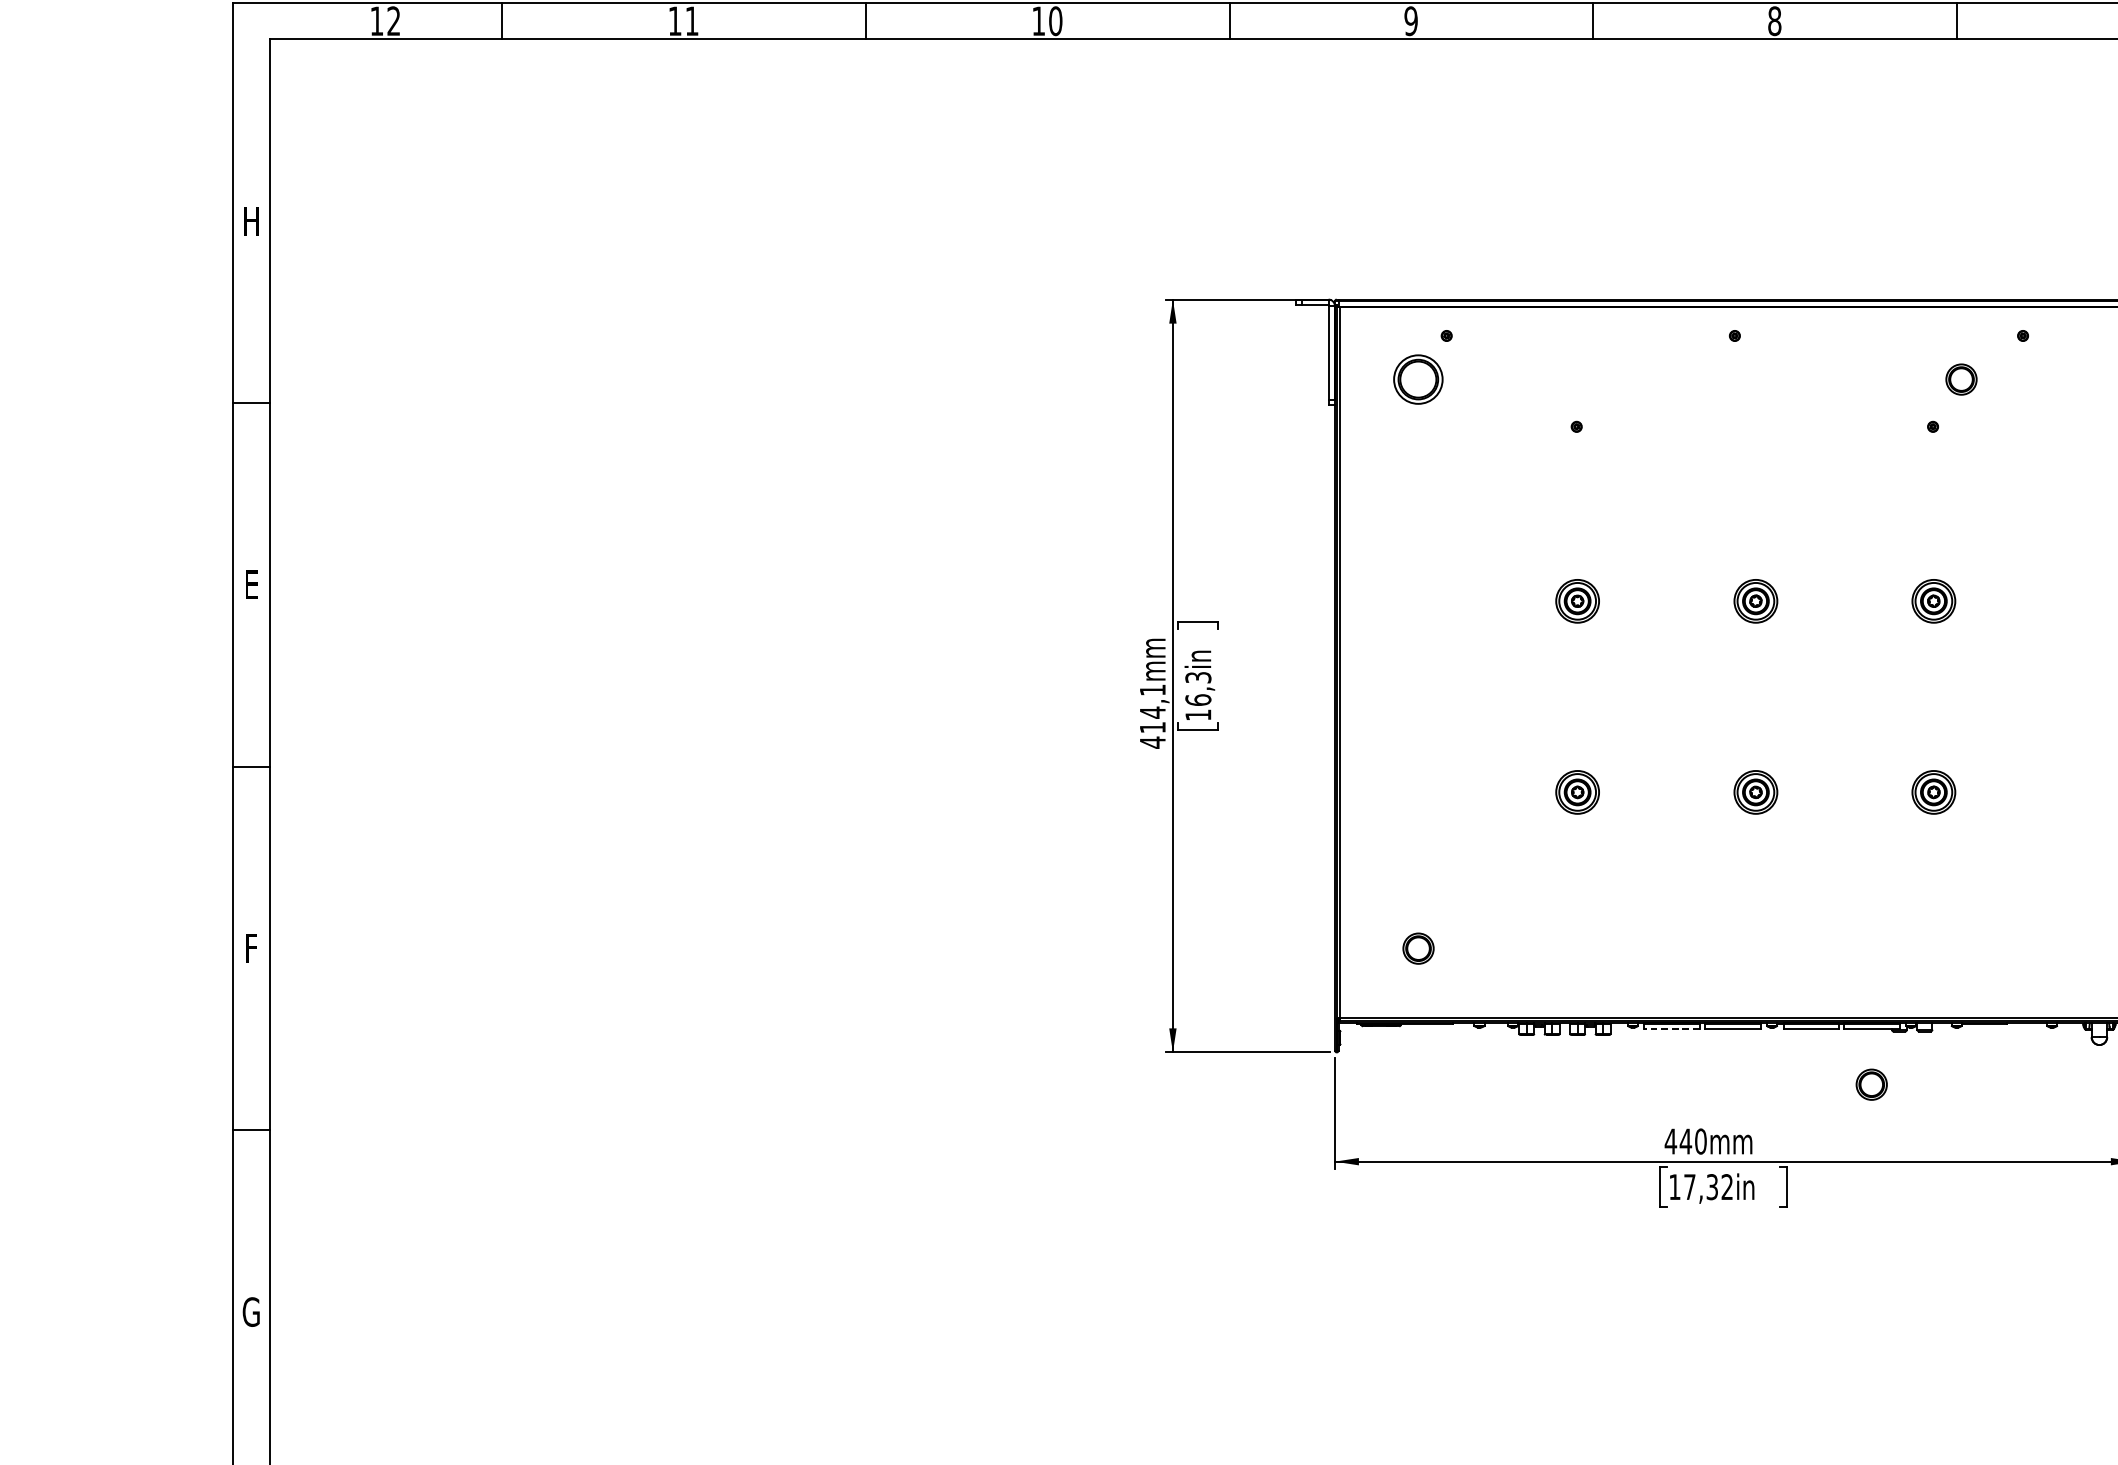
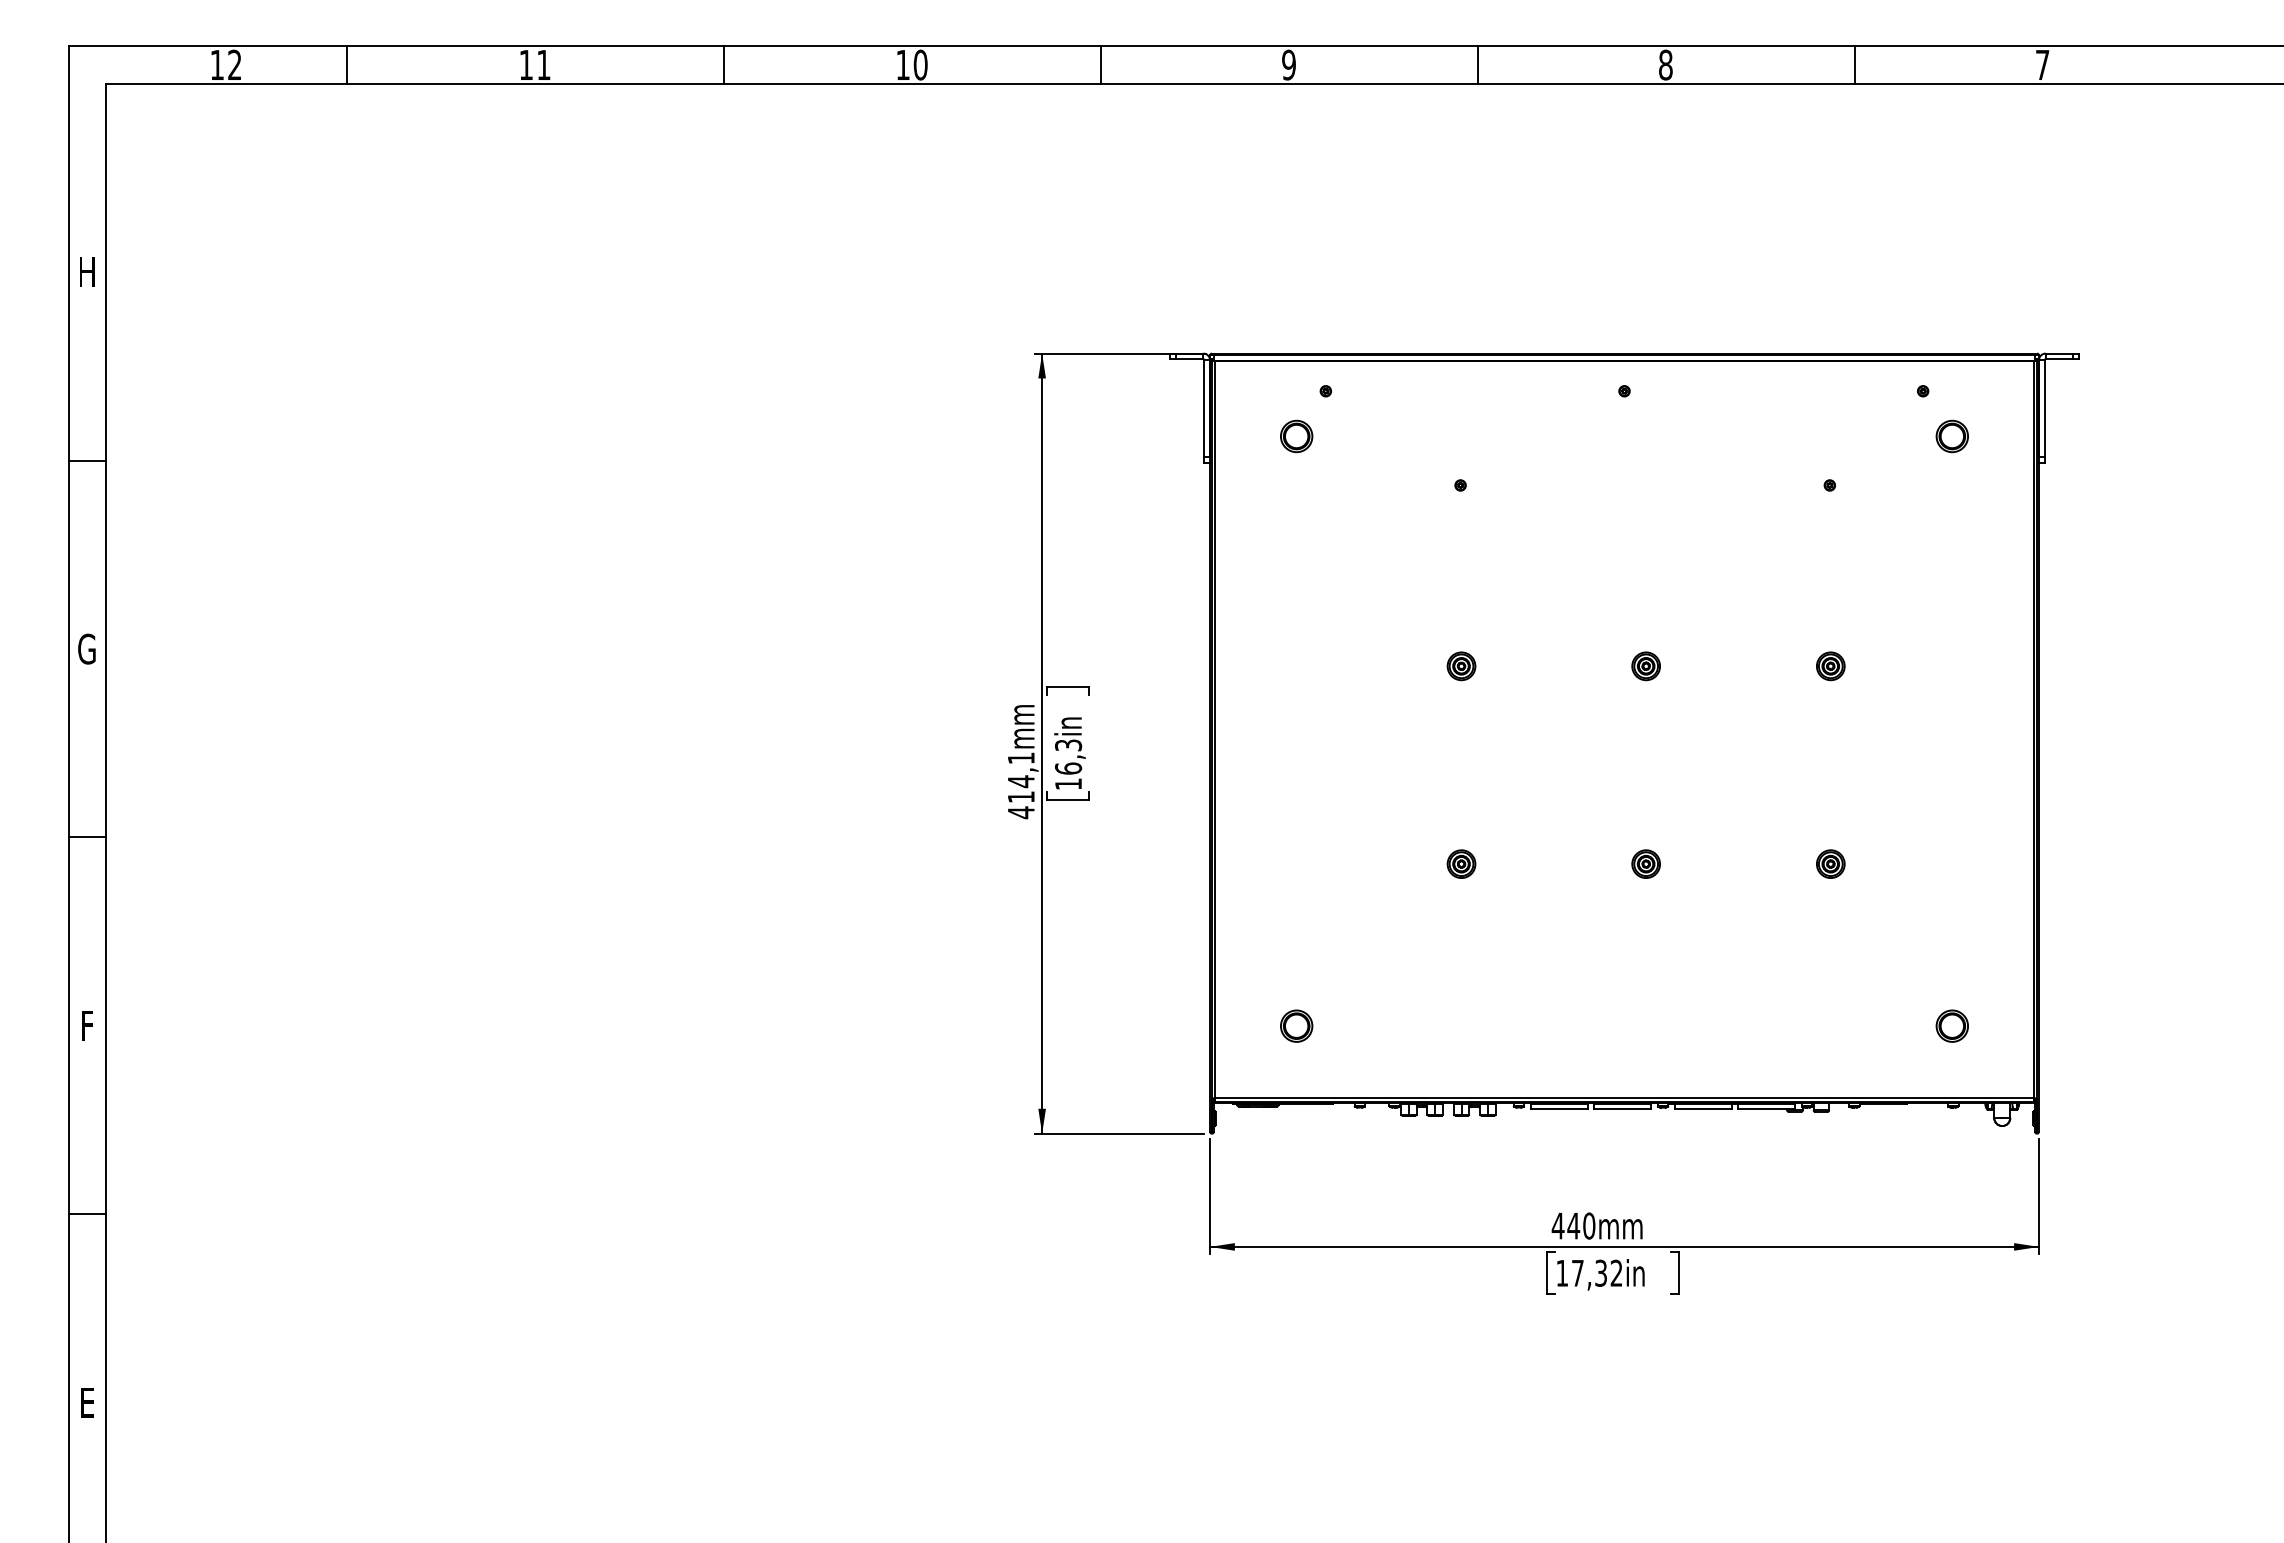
part: (1418, 379) -> (1296, 436), size x0.62
part: (1960, 379) -> (1951, 436), moved
text: (250, 584) -> (86, 648), E -> G
part: (1577, 601) -> (1461, 666), size x0.62
part: (1755, 601) -> (1645, 666), size x0.62
part: (1933, 601) -> (1830, 666), size x0.62
part: (1577, 791) -> (1461, 863), size x0.62
part: (1755, 791) -> (1645, 863), size x0.62
part: (1933, 791) -> (1830, 863), size x0.62
line: (1672, 1029) -> (1559, 1109), dashed -> solid
part: (1870, 1084) -> (1951, 1025), moved
text: (250, 1311) -> (86, 1402), G -> E

